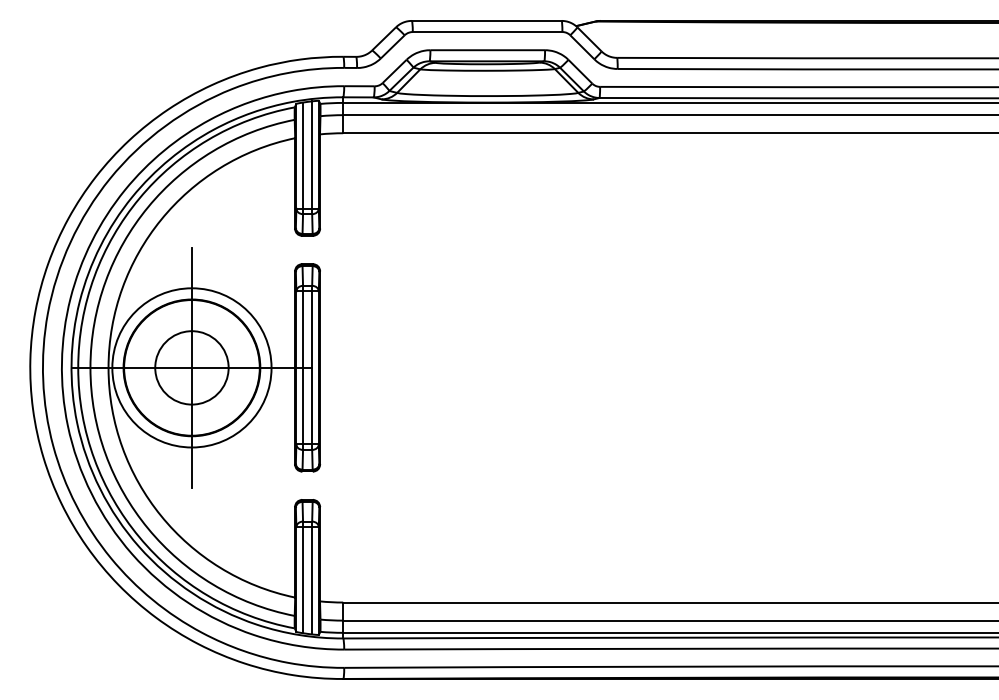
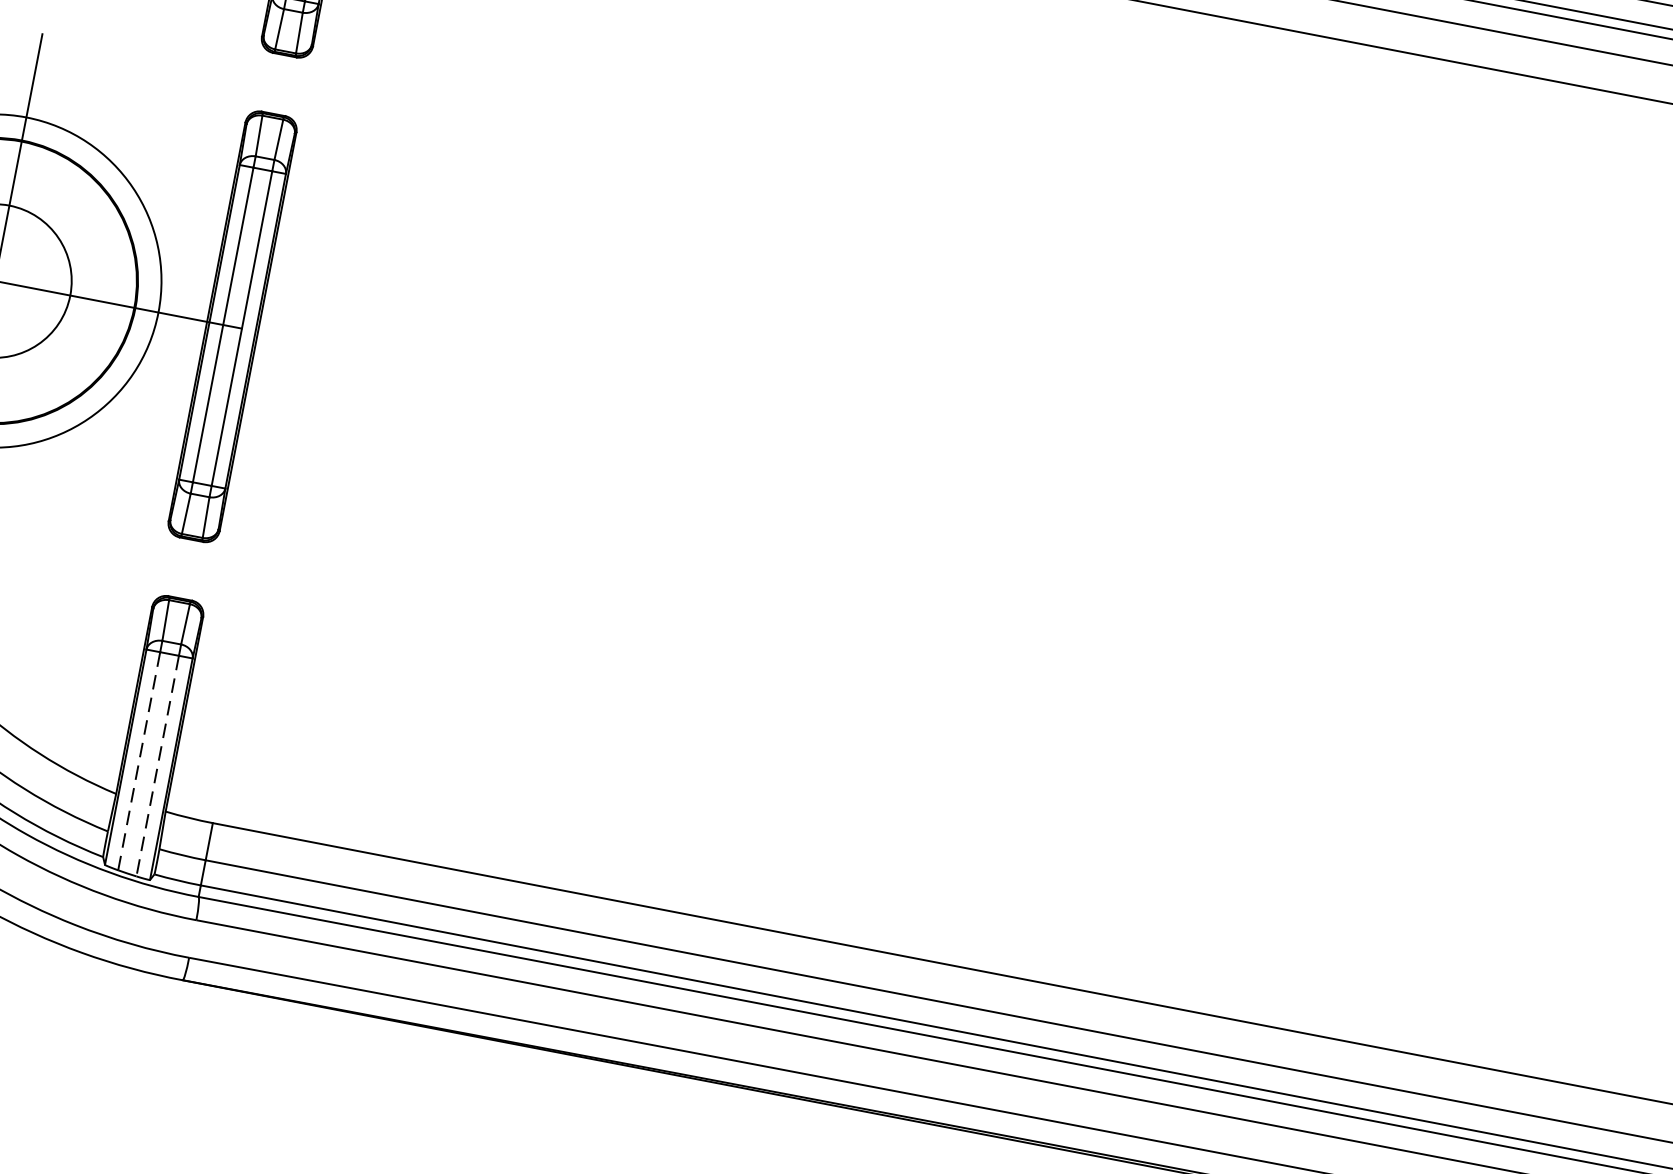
line: (303, 579) -> (140, 760), solid -> dashed
line: (312, 580) -> (158, 765), solid -> dashed

